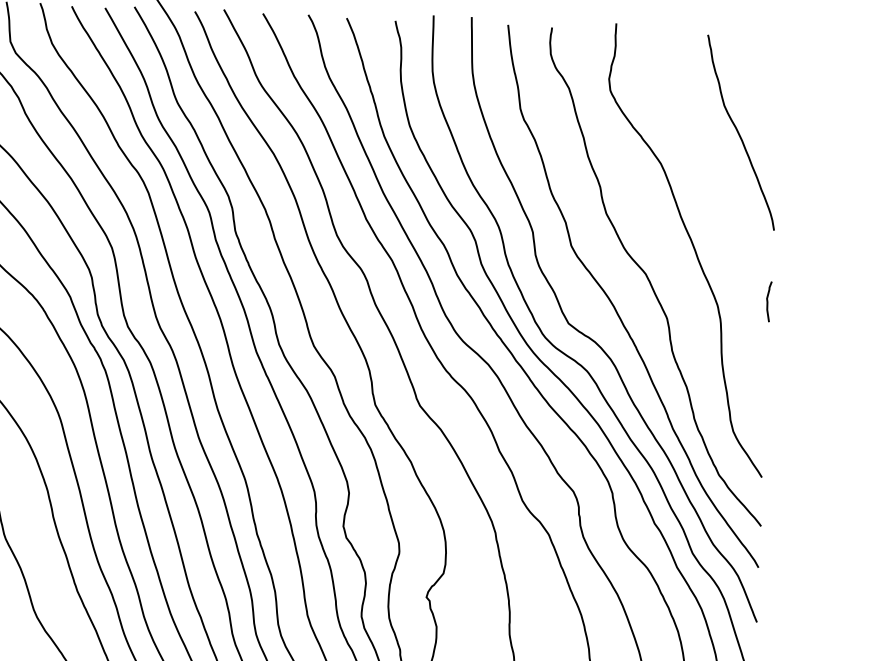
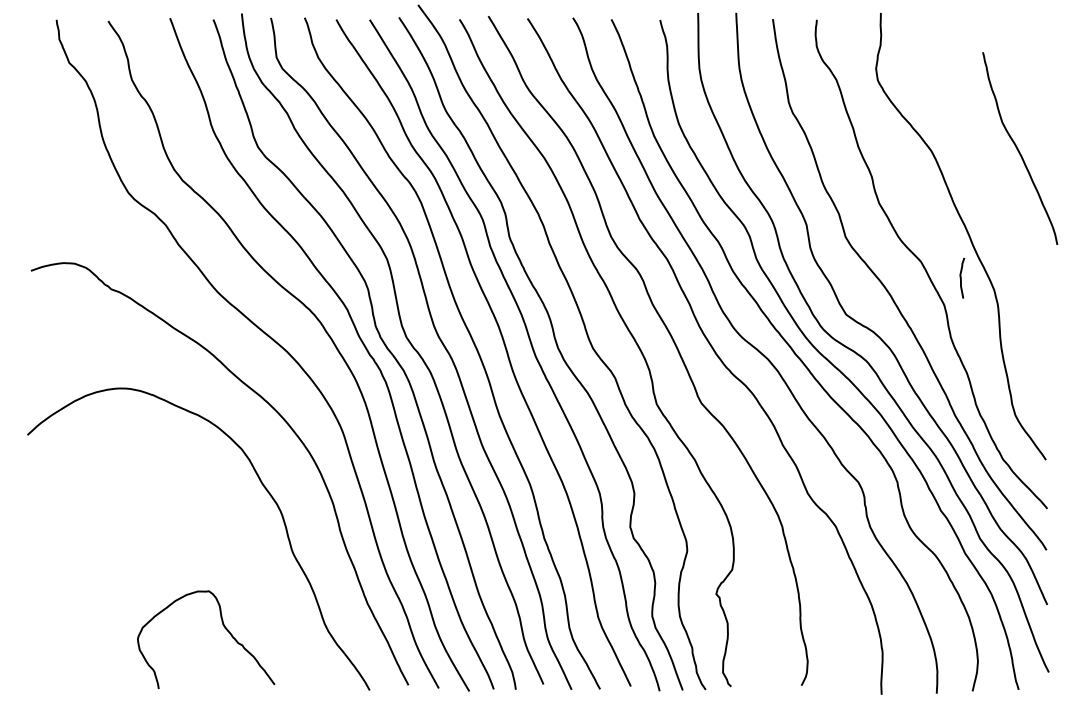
curve: (739, 132) -> (1018, 148), moved
curve: (768, 301) -> (961, 277), moved

